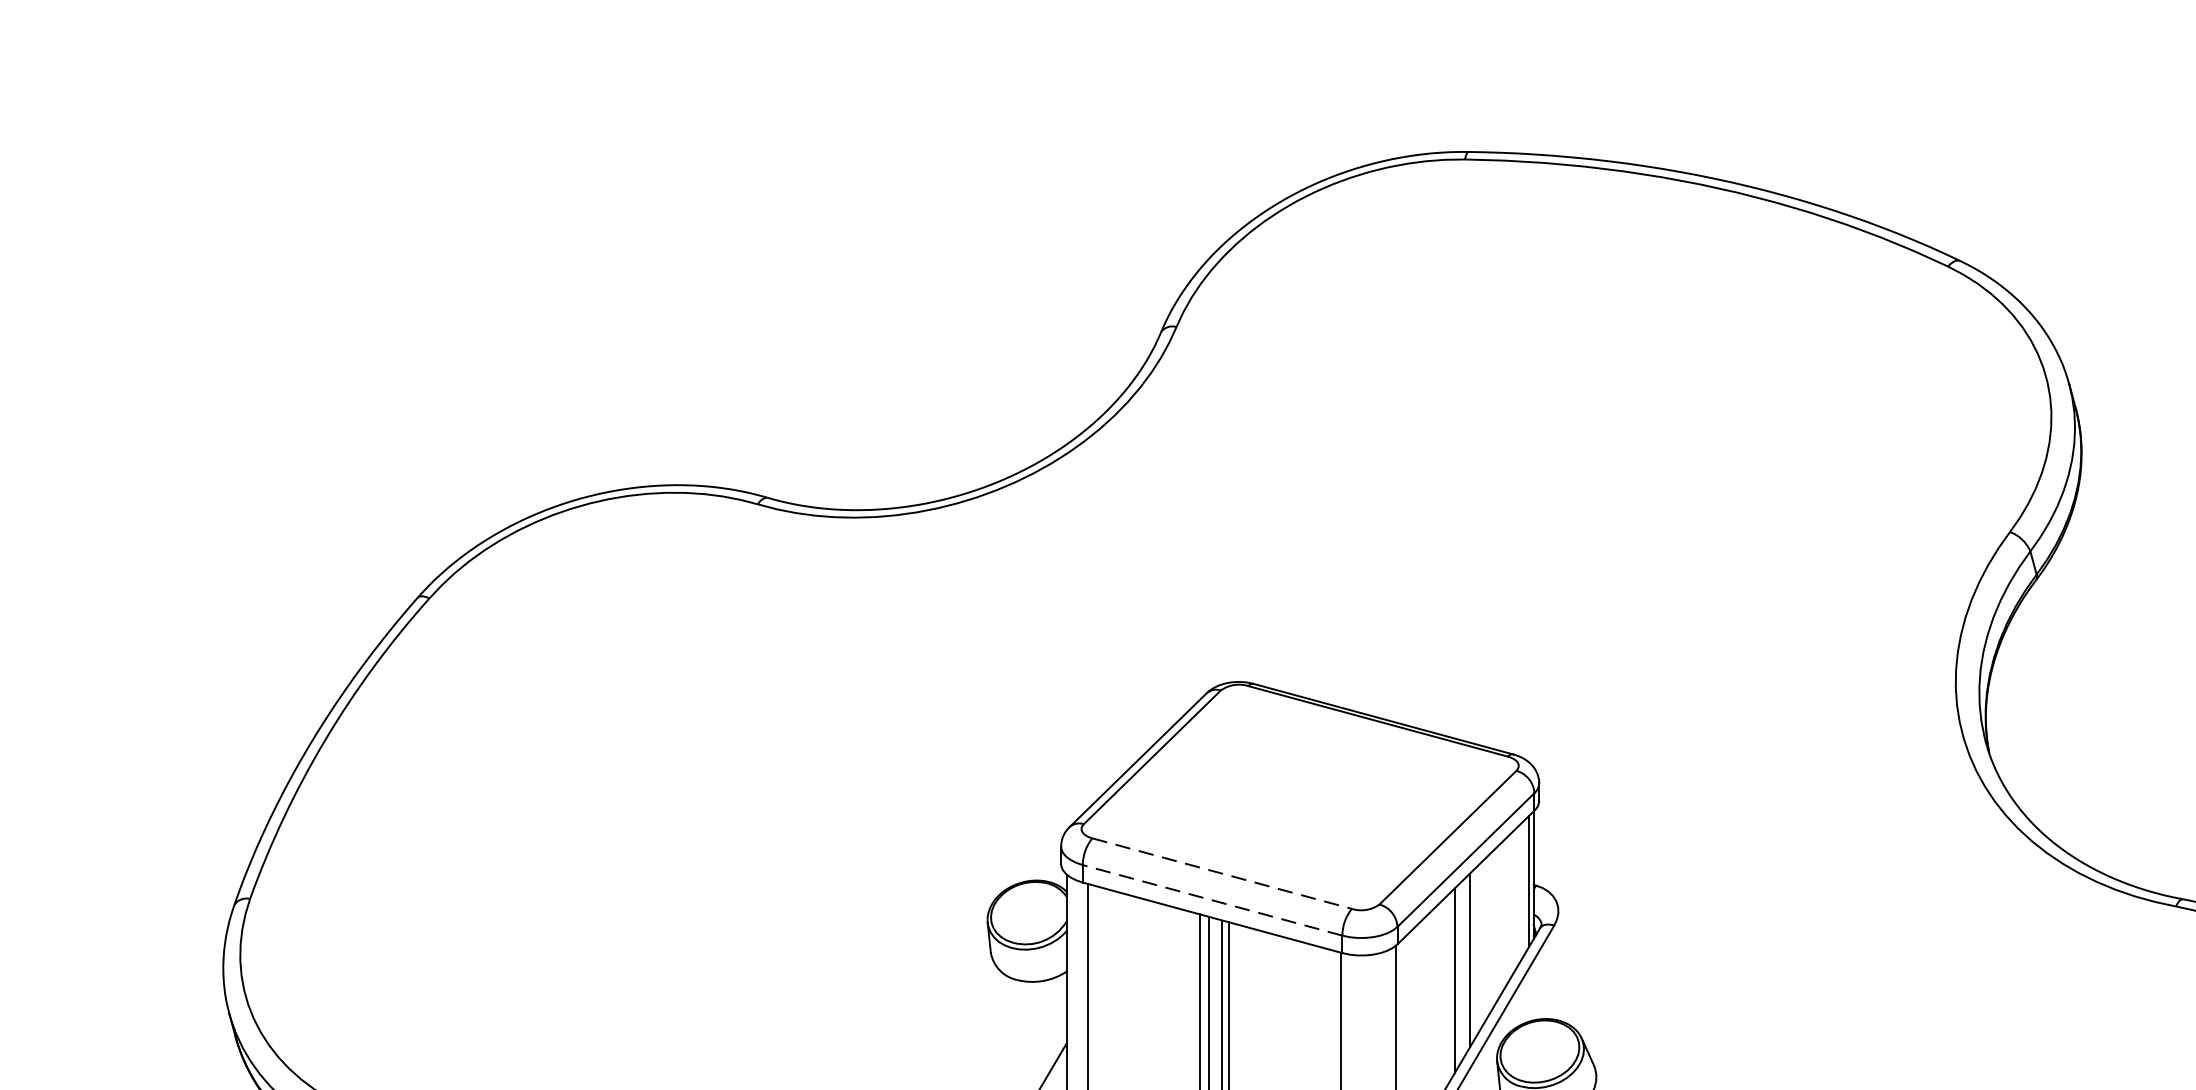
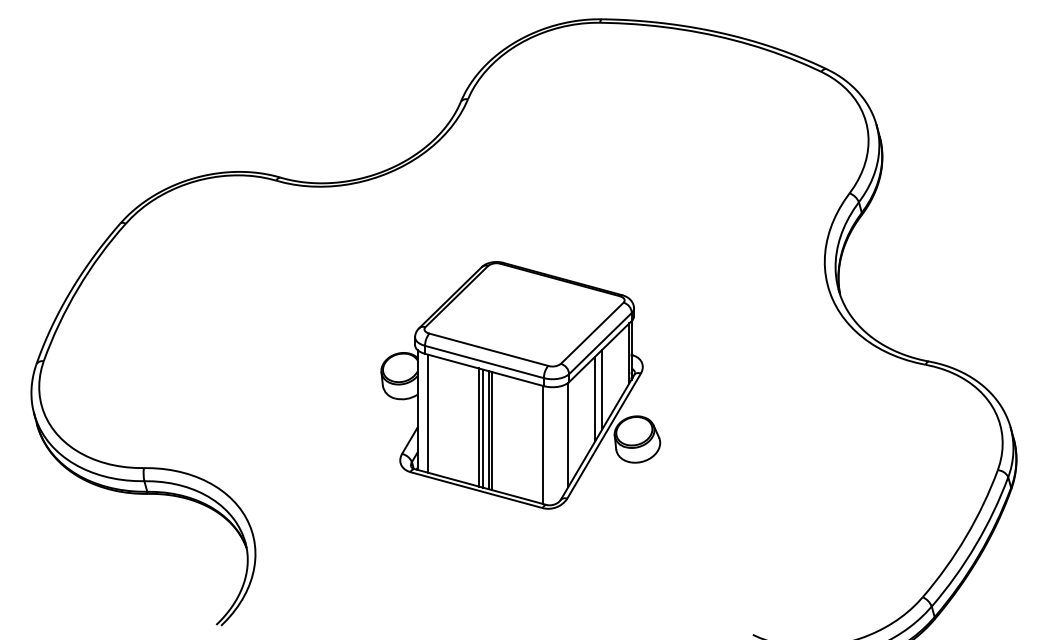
line: (1221, 873) -> (488, 349), dashed -> solid
line: (1212, 901) -> (484, 362), dashed -> solid

